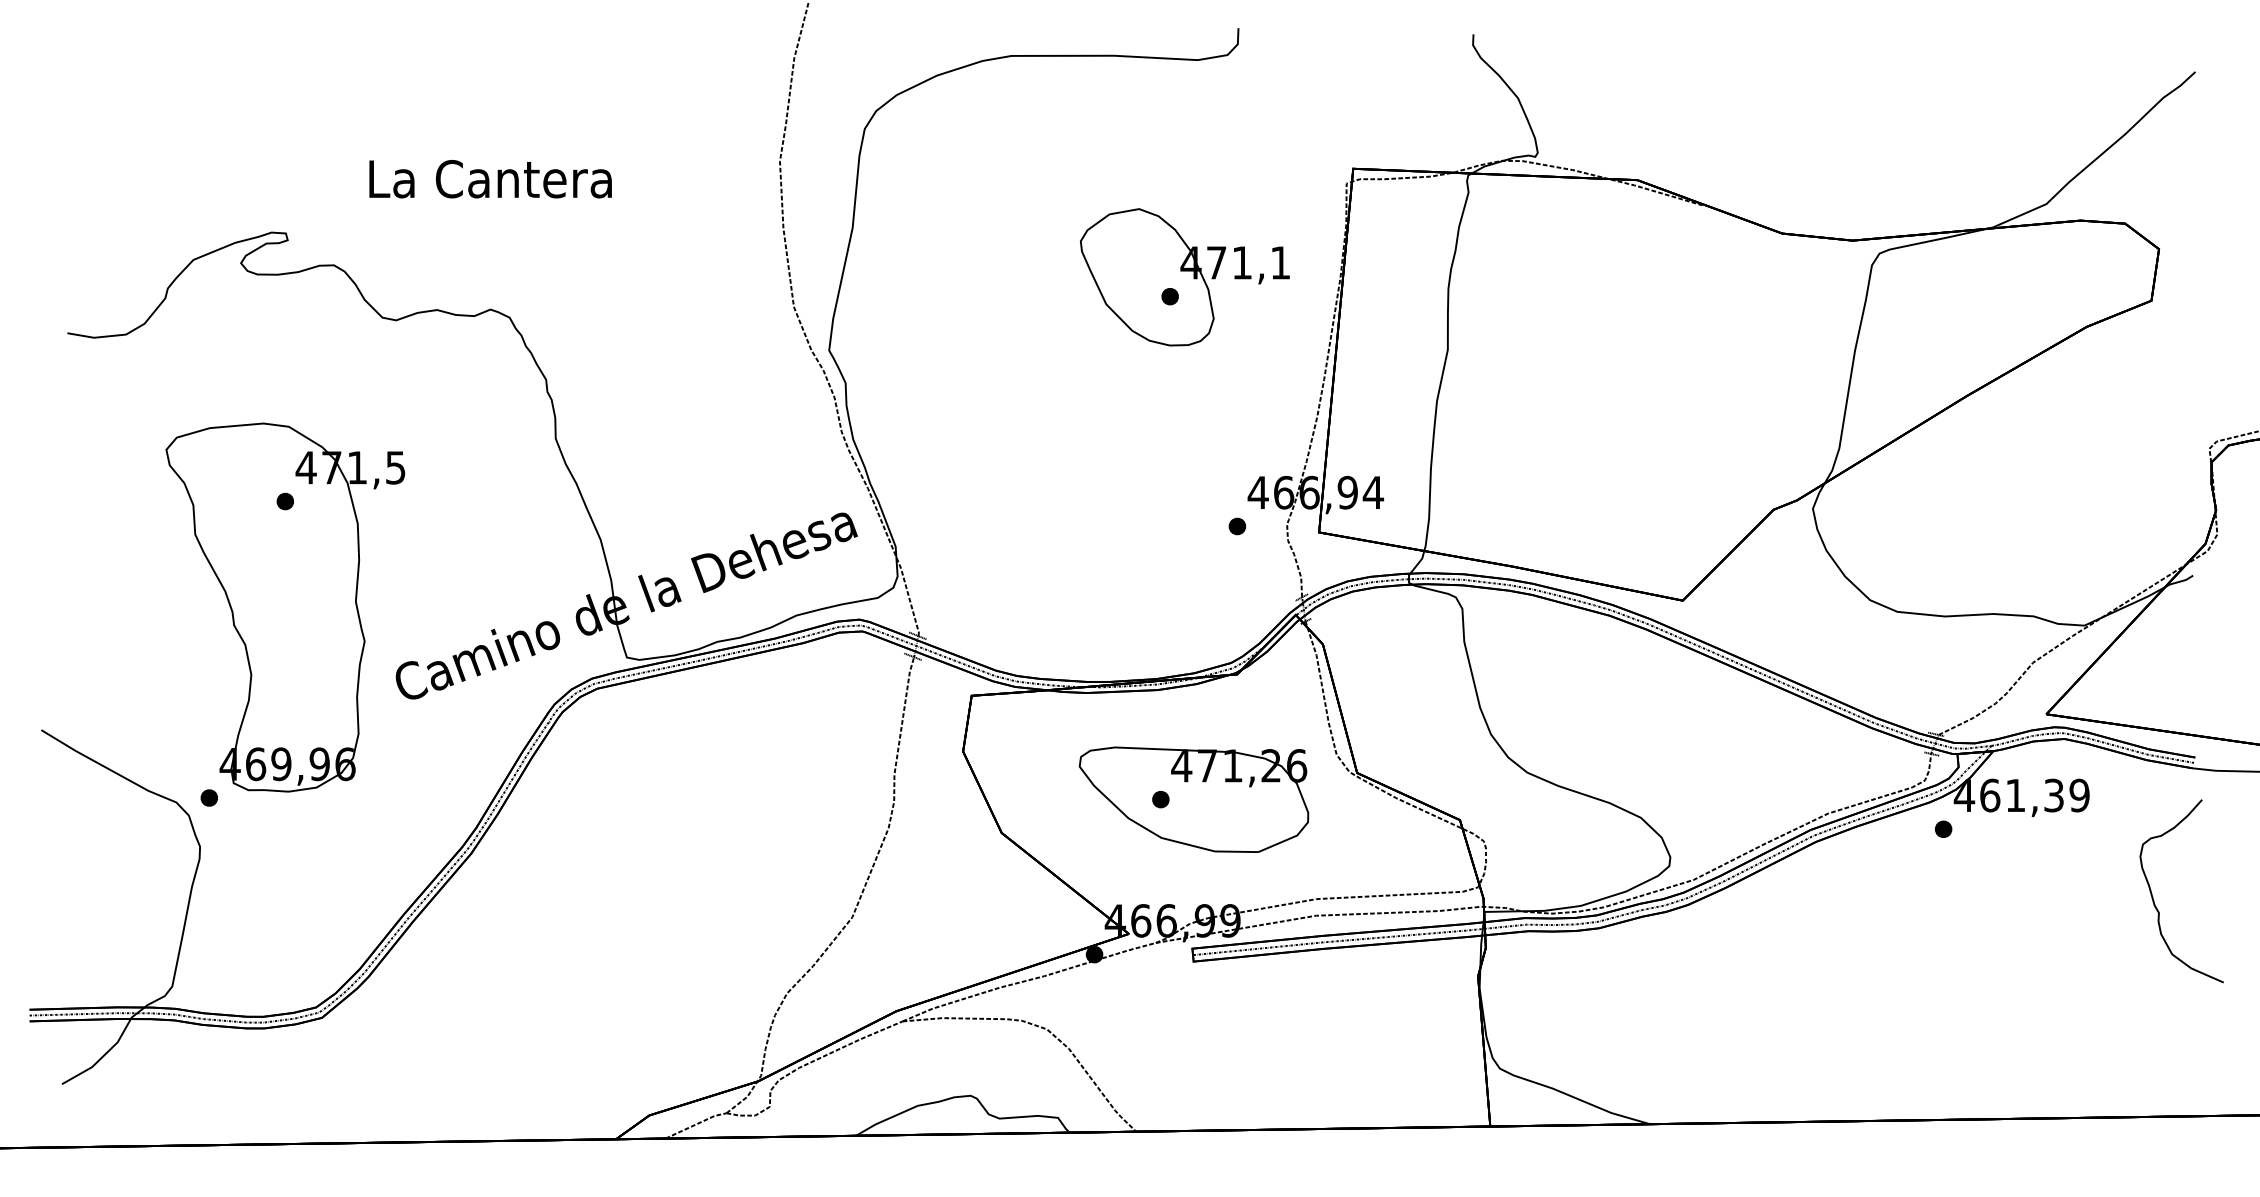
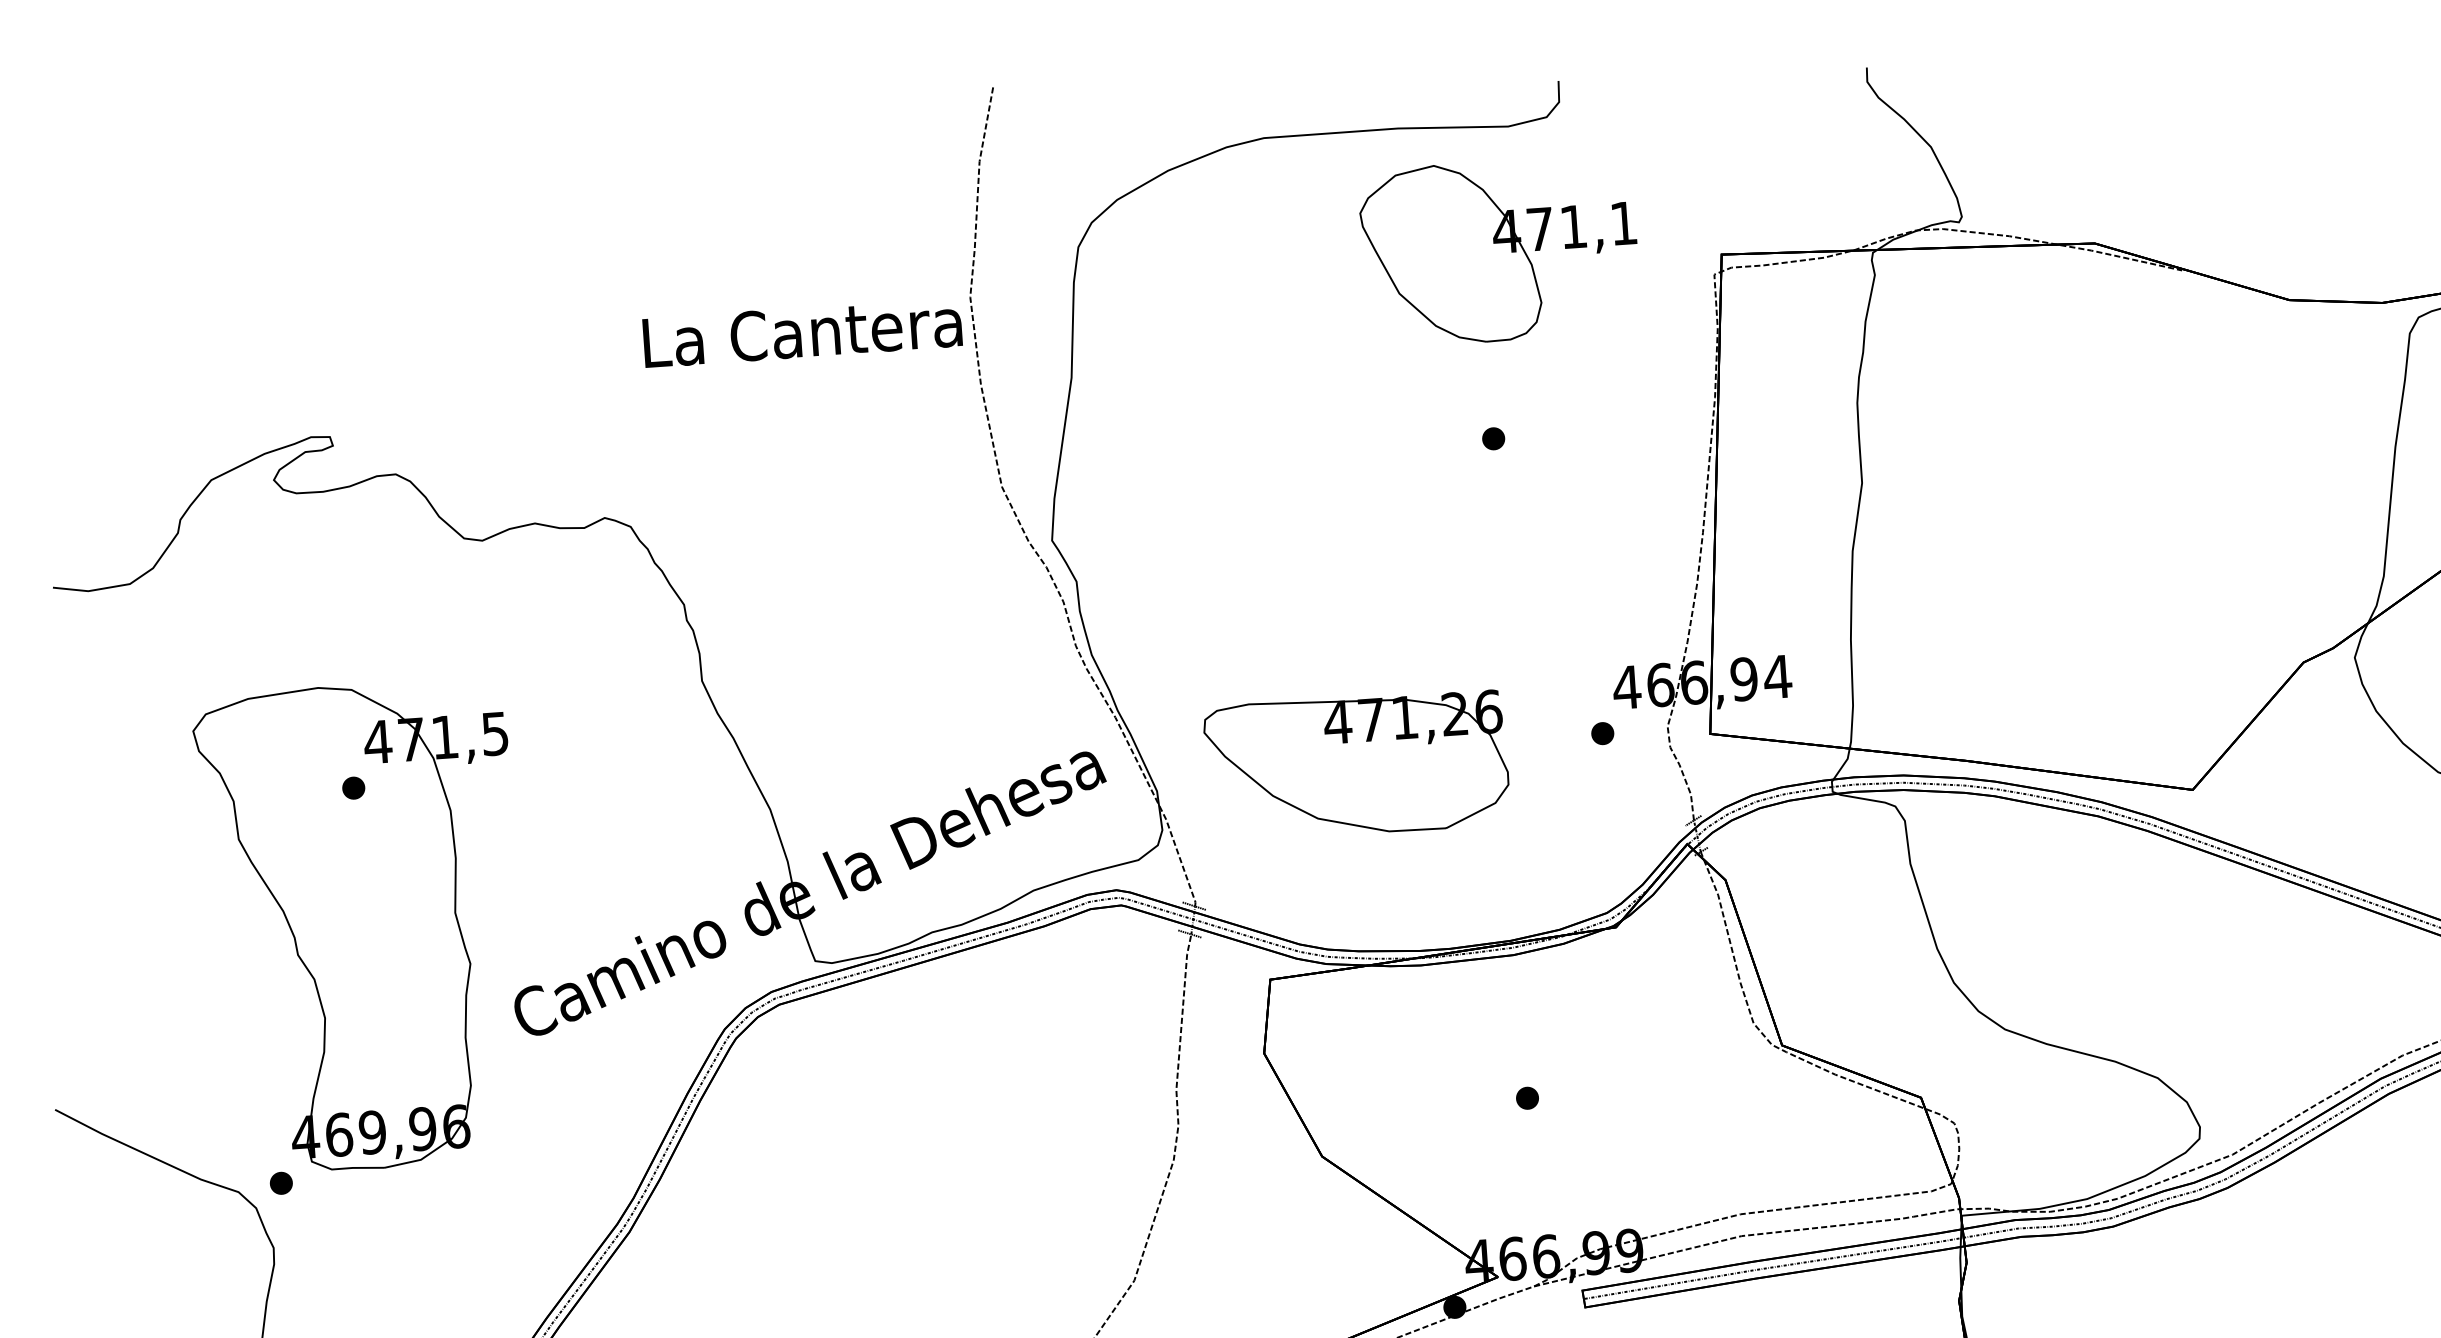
text: (490, 179) -> (802, 332), moved
part: (1184, 277) -> (1499, 251), moved
part: (1193, 799) -> (1356, 765), moved

